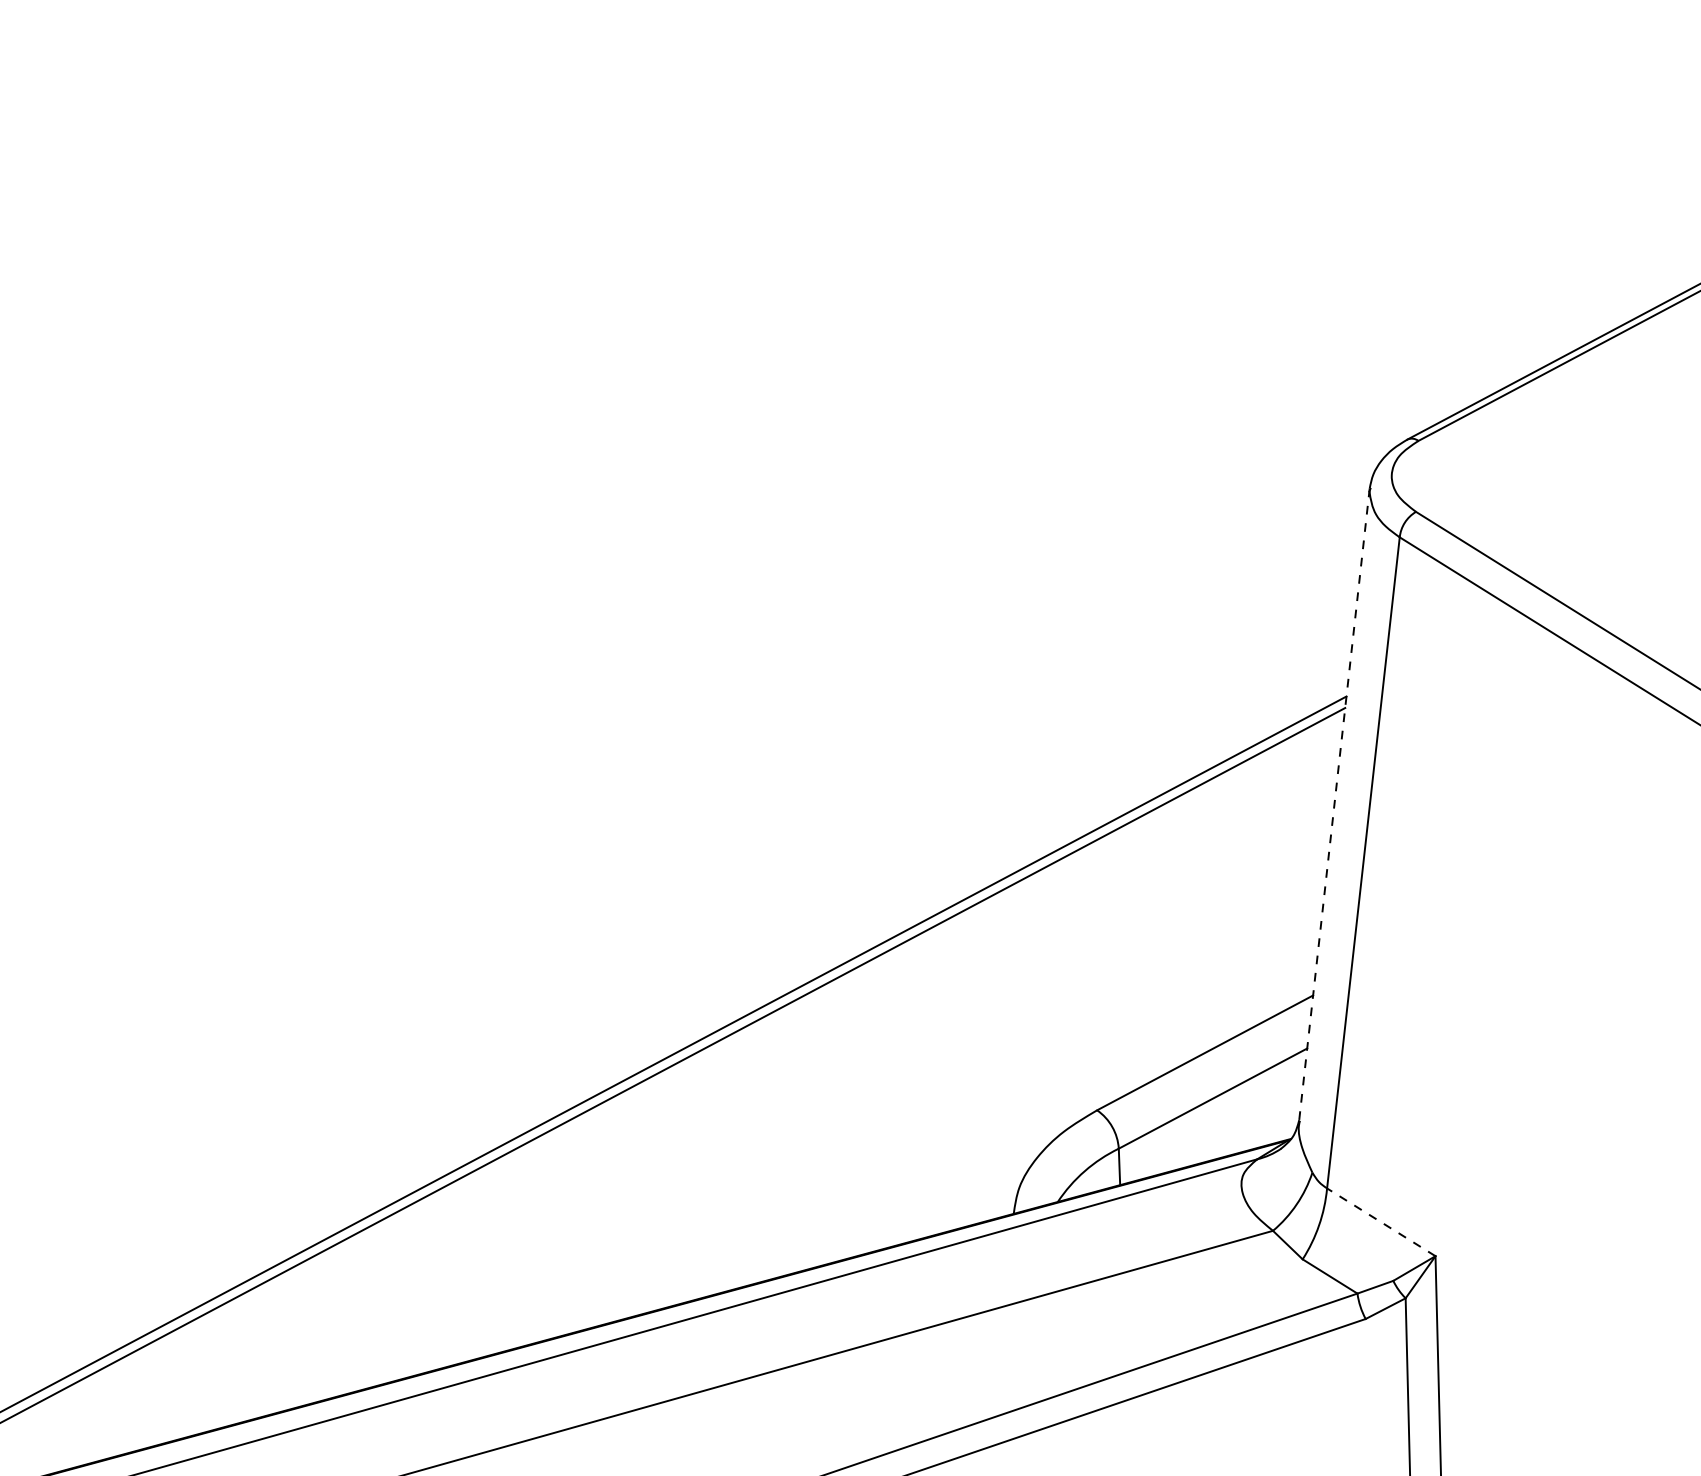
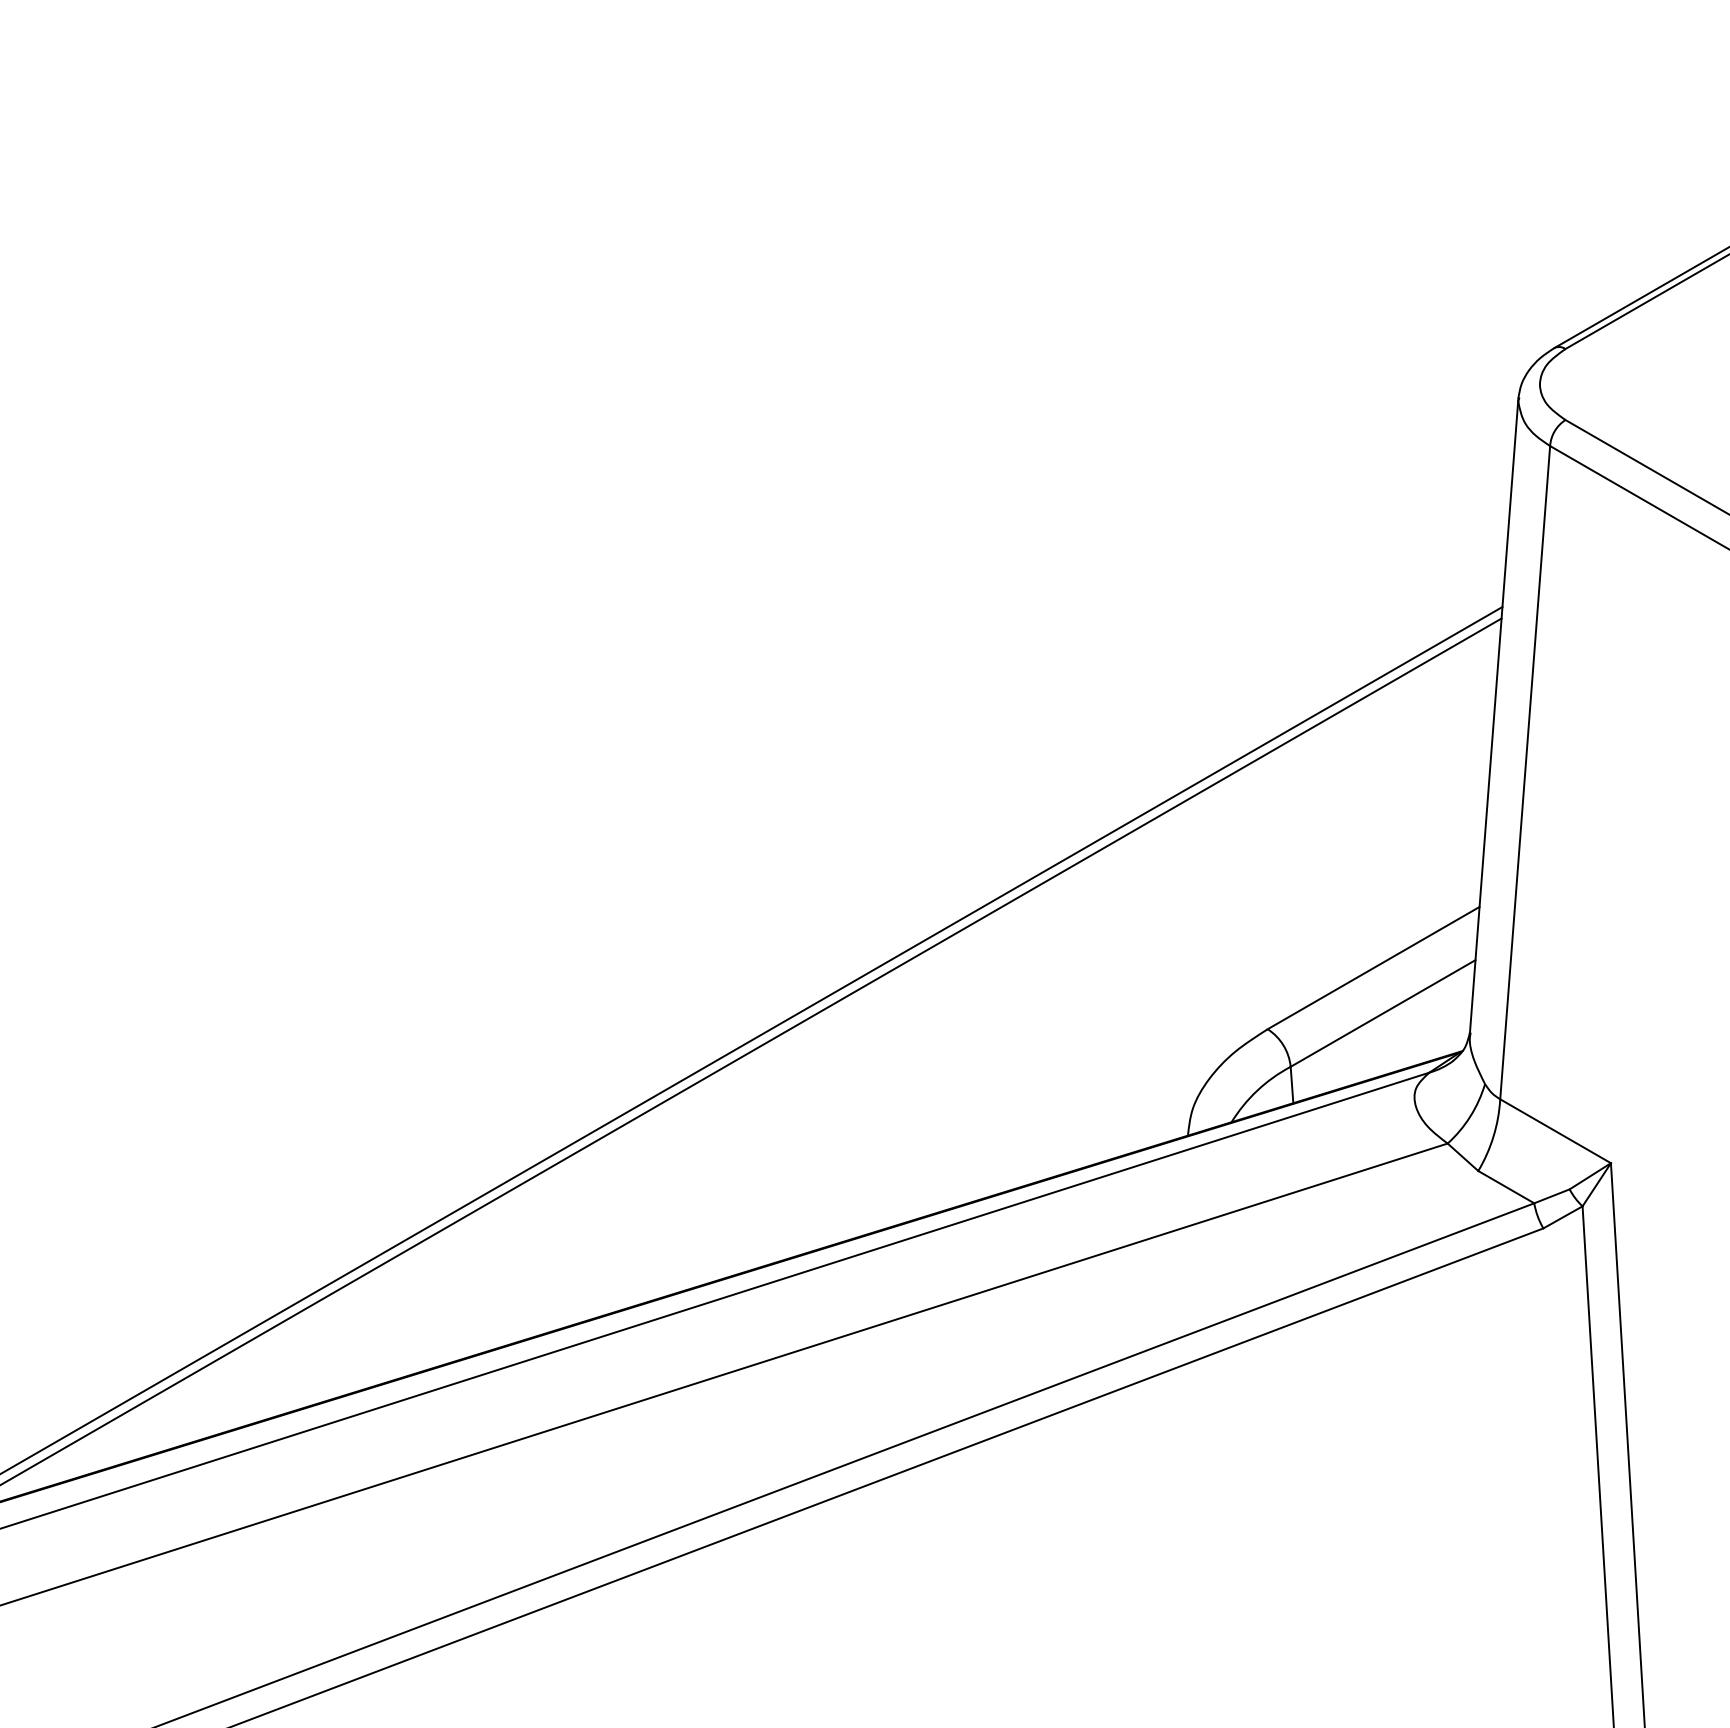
line: (1334, 804) -> (1494, 715), dashed -> solid
line: (1381, 1222) -> (1555, 1131), dashed -> solid

